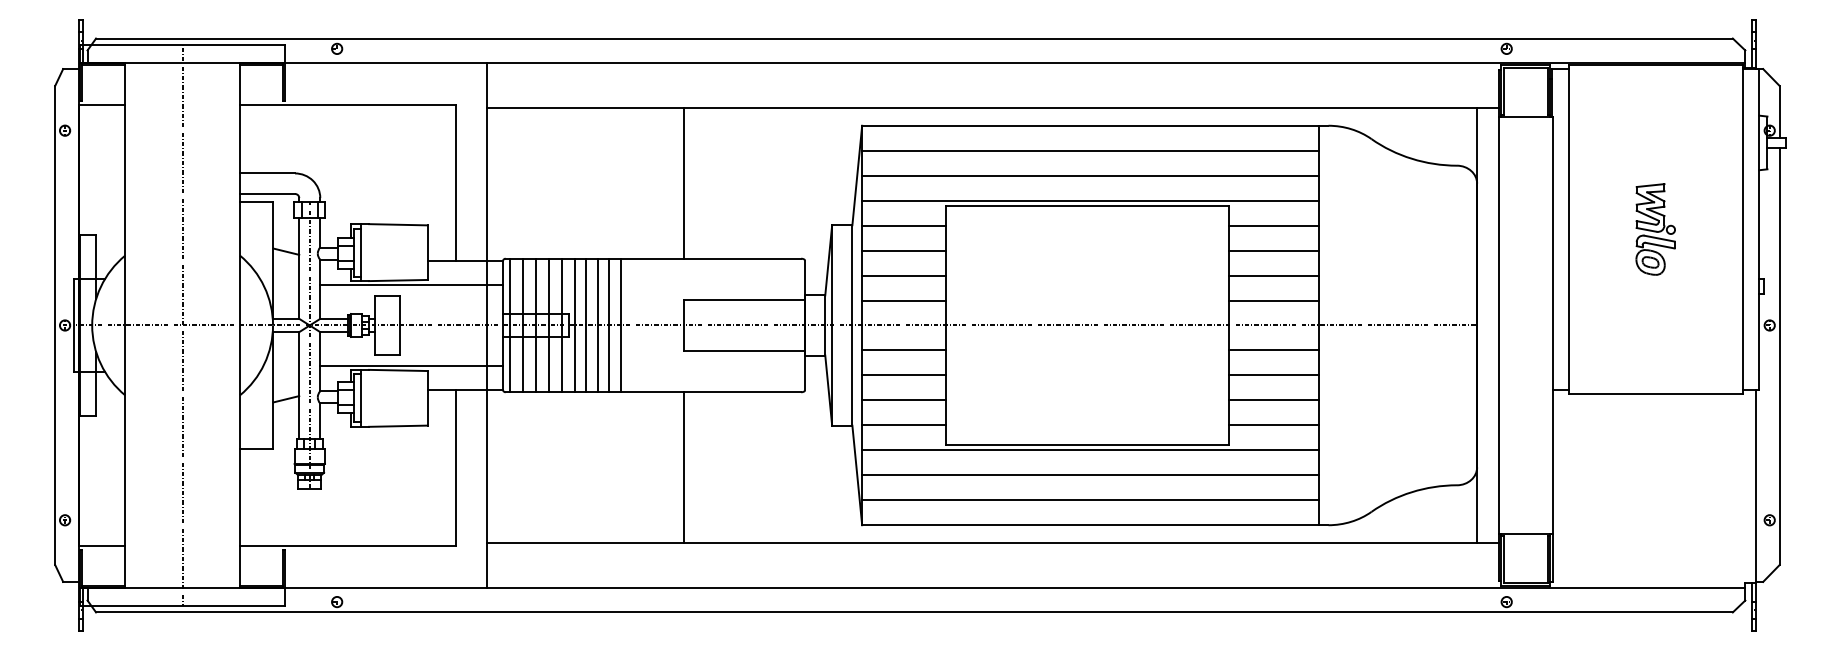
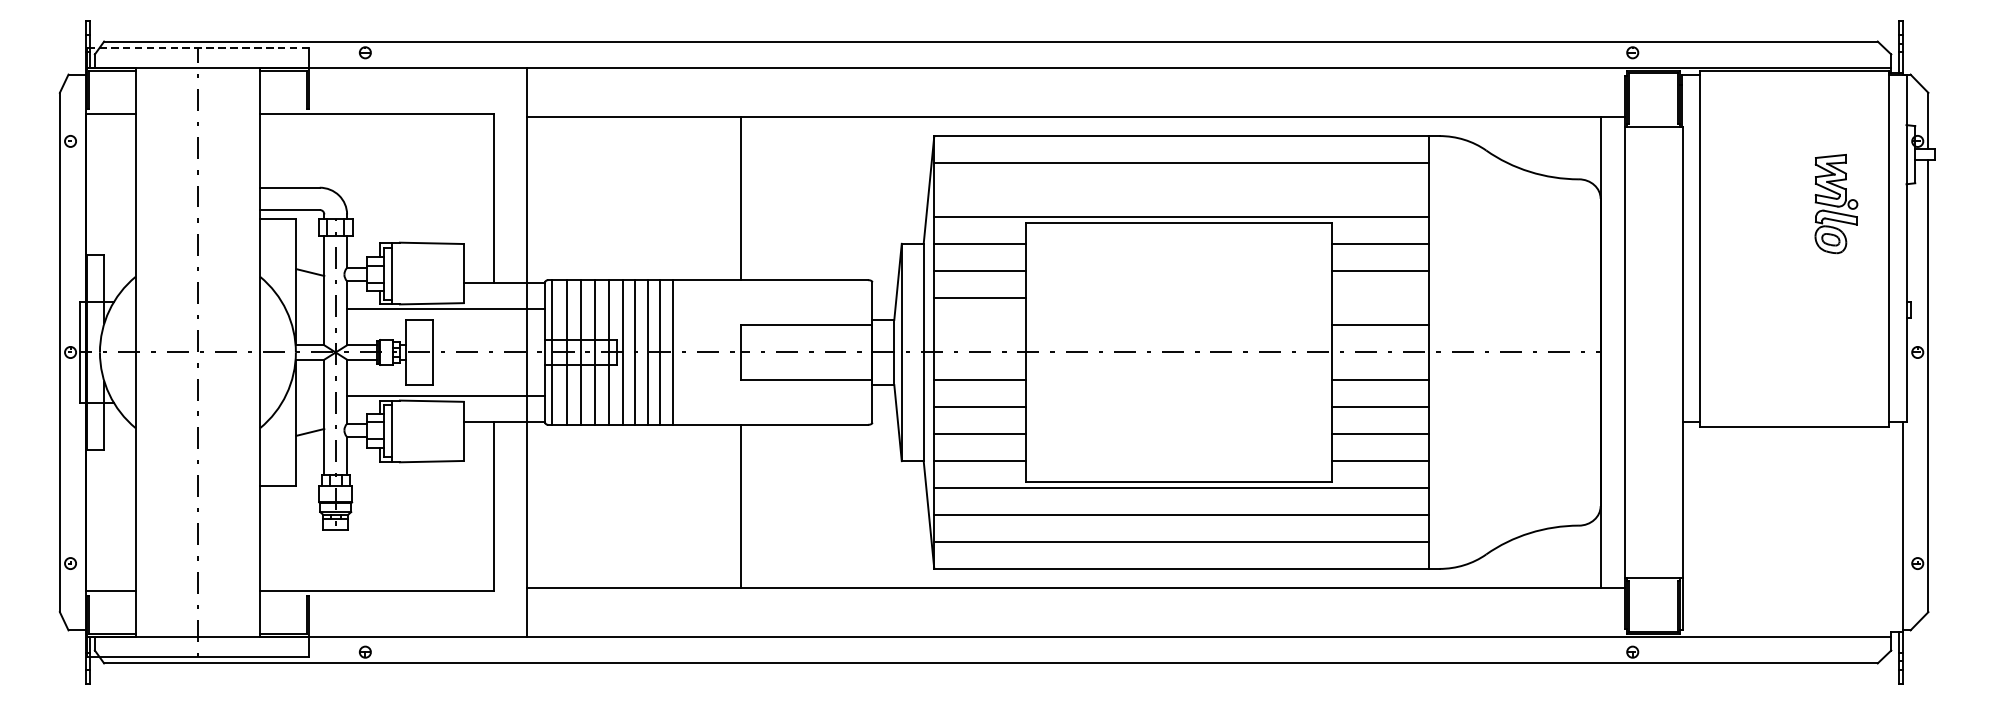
line: (182, 44) -> (197, 48), solid -> dashed
line: (1090, 175) -> (1181, 189), removed
part: (1655, 229) -> (1836, 204), moved
line: (1273, 275) -> (1380, 298), removed
line: (904, 300) -> (980, 325), removed

